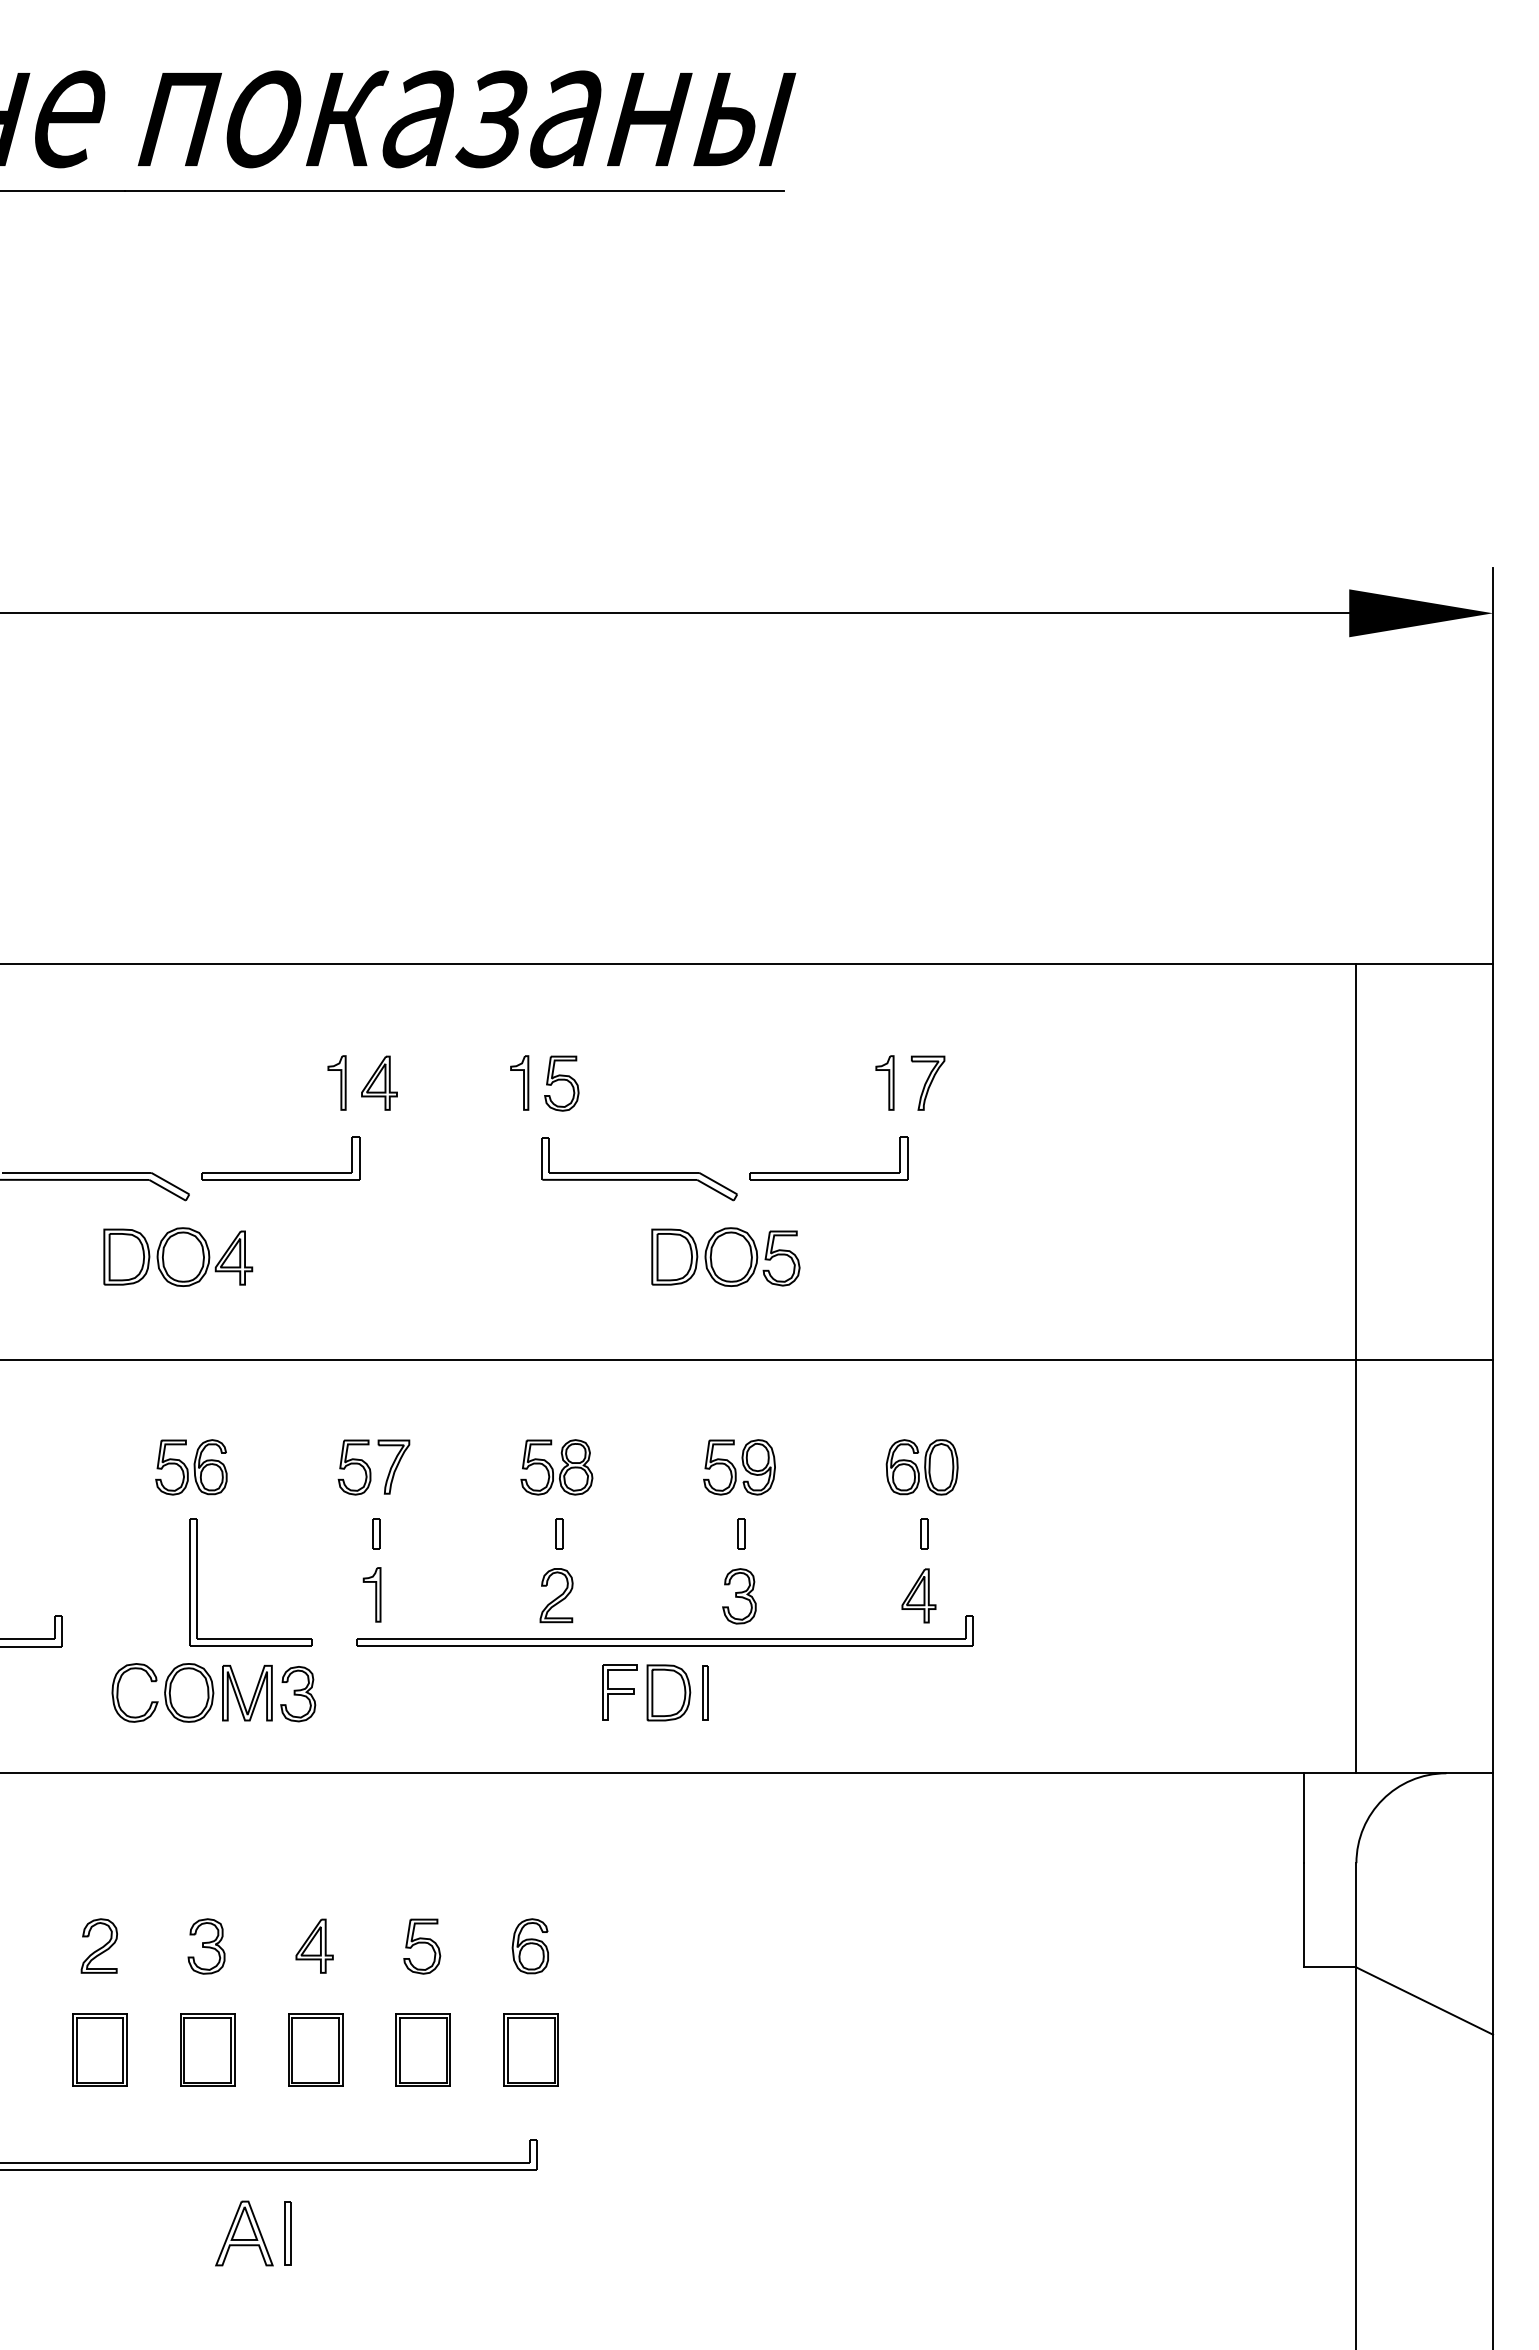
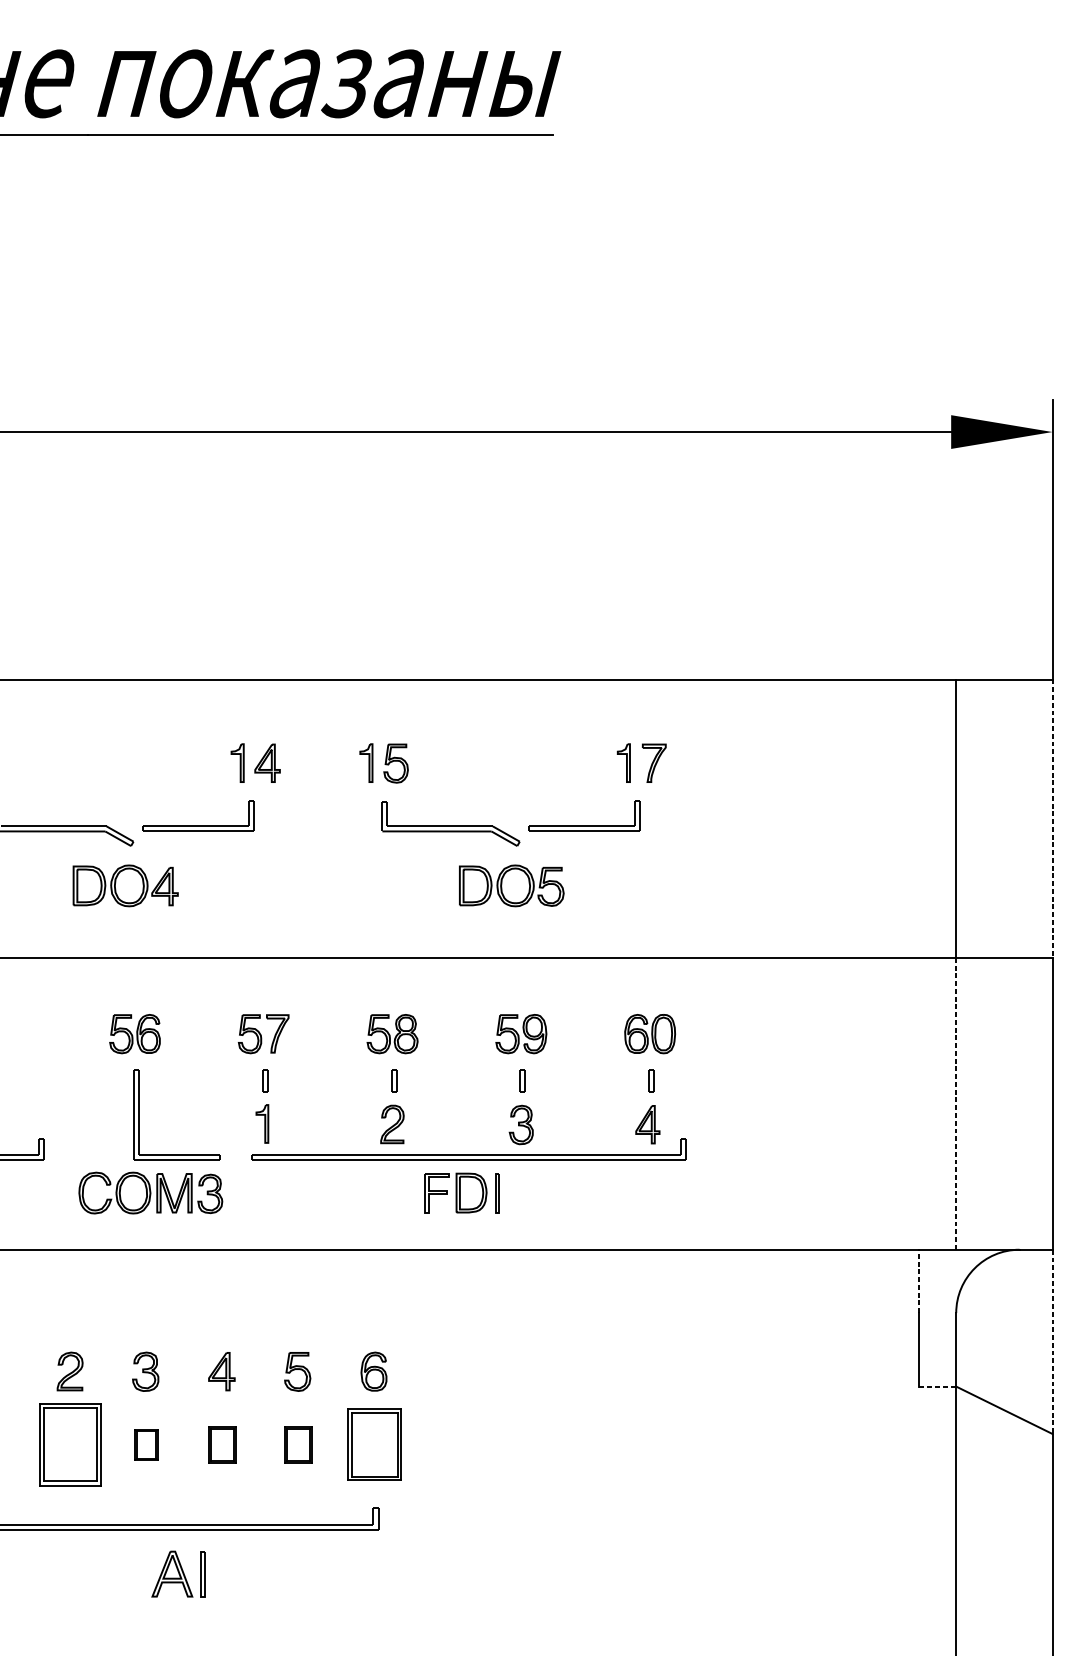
line: (1493, 1162) -> (1052, 819), solid -> dashed
line: (1356, 1566) -> (956, 1103), solid -> dashed
line: (1304, 1818) -> (919, 1281), solid -> dashed
line: (1493, 1903) -> (1052, 1341), solid -> dashed
line: (1330, 1967) -> (937, 1386), solid -> dashed
part: (99, 2049) -> (70, 1444), size x1.6
part: (207, 2049) -> (146, 1444), size x0.6
part: (315, 2049) -> (222, 1444), size x0.7
part: (422, 2049) -> (297, 1444), size x0.7
part: (530, 2049) -> (374, 1444), size x1.4

